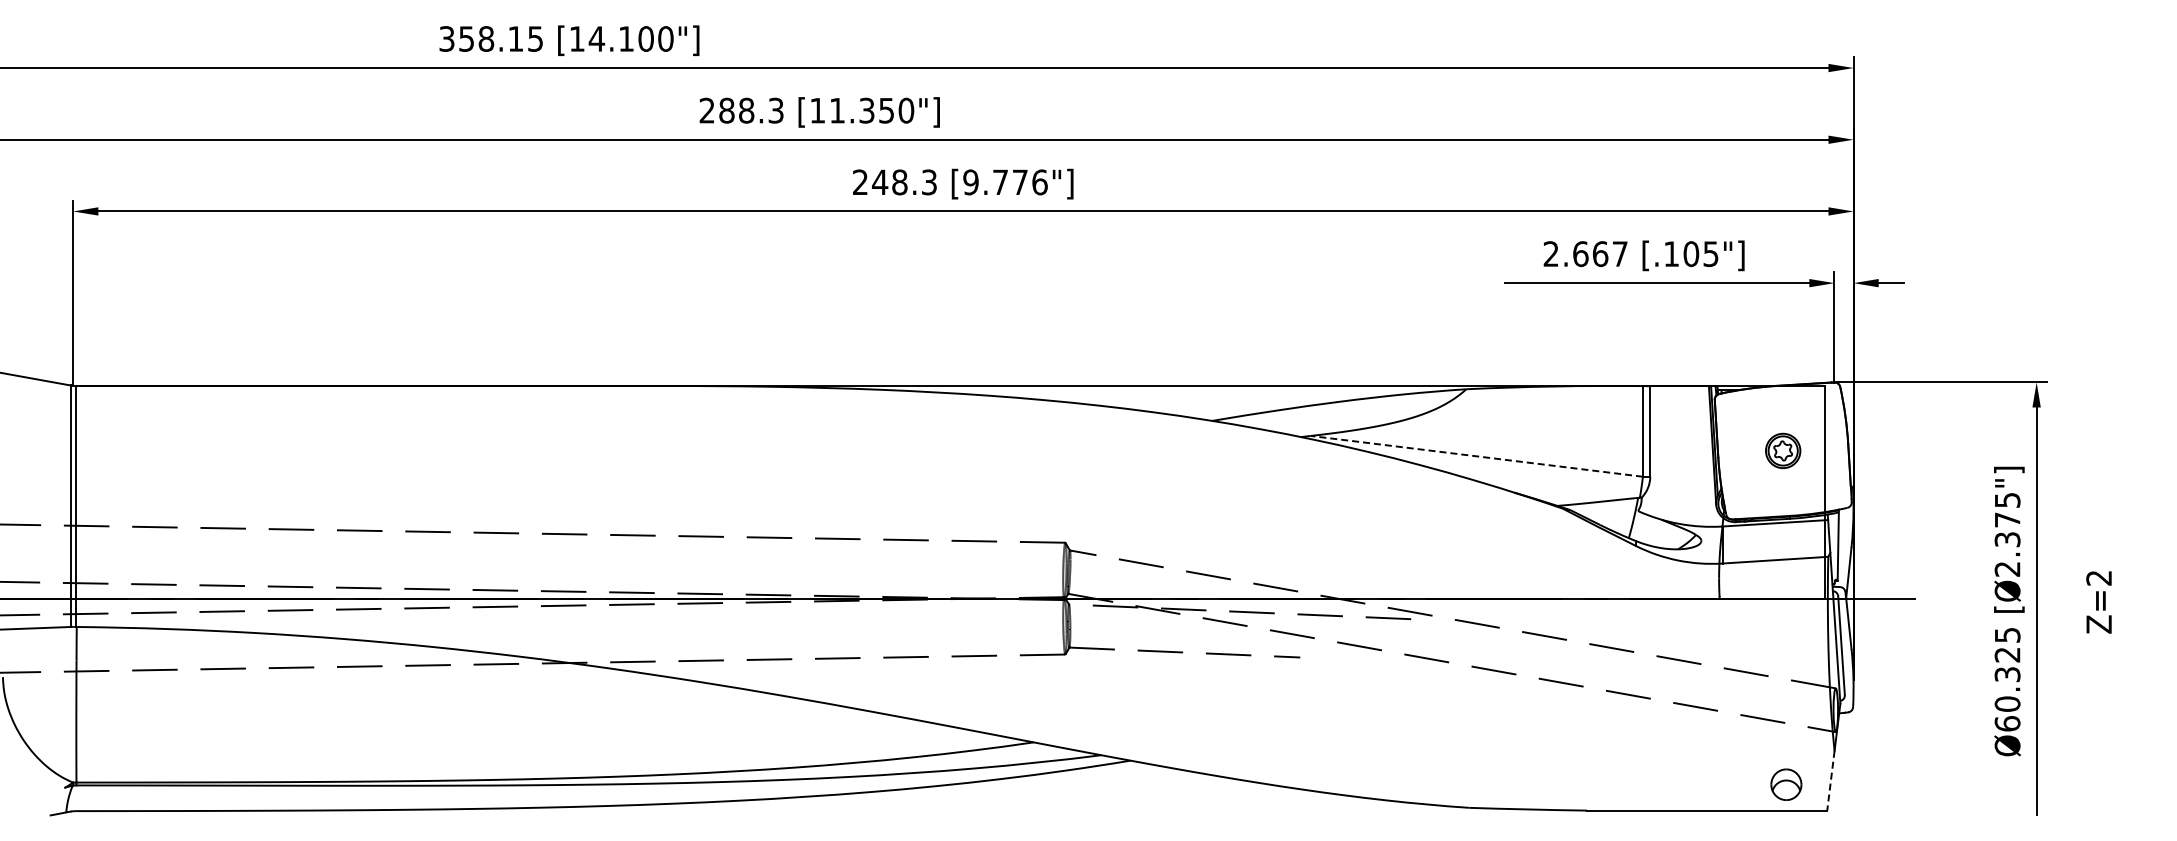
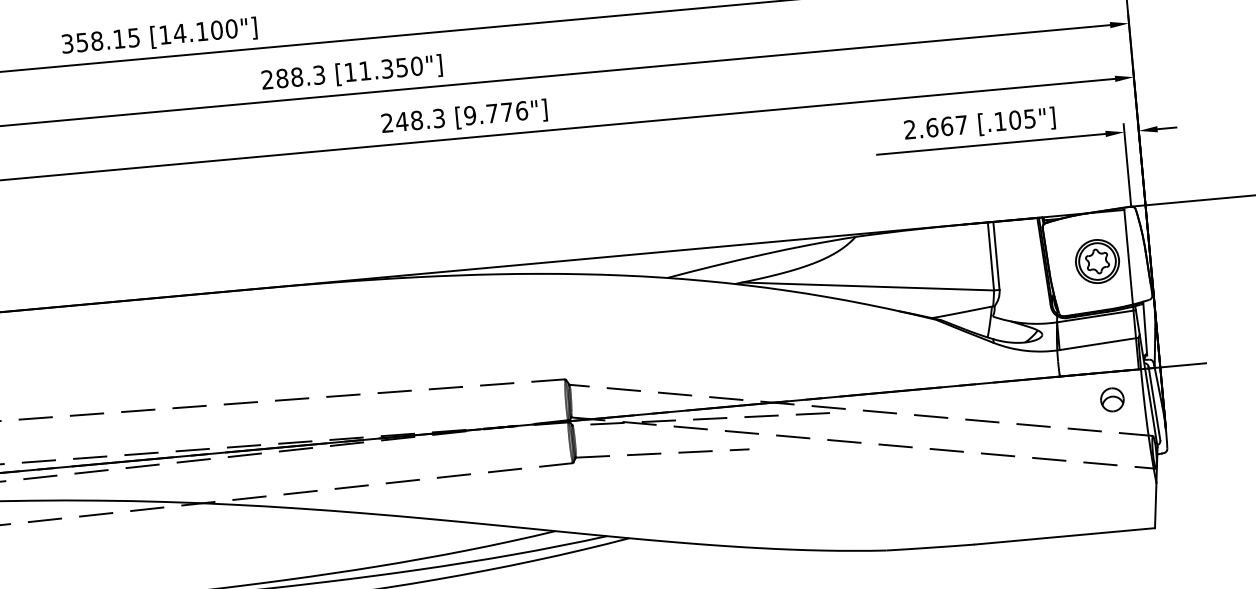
part: (1782, 450) -> (1096, 261), size x1.67
line: (1476, 456) -> (867, 286), dashed -> solid
line: (1830, 781) -> (1155, 506), dashed -> solid
part: (1786, 784) -> (1112, 399), moved

